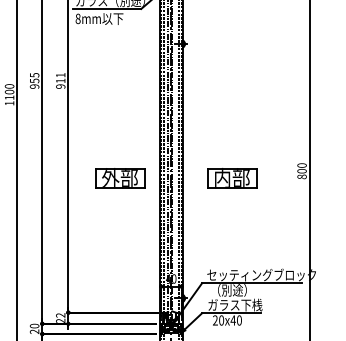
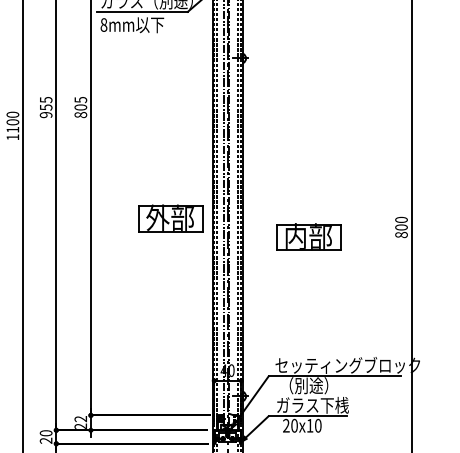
text: (60, 80) -> (80, 106), 911 -> 805
part: (120, 178) -> (170, 218), moved
text: (232, 320) -> (309, 425), 20x40 -> 20x10

